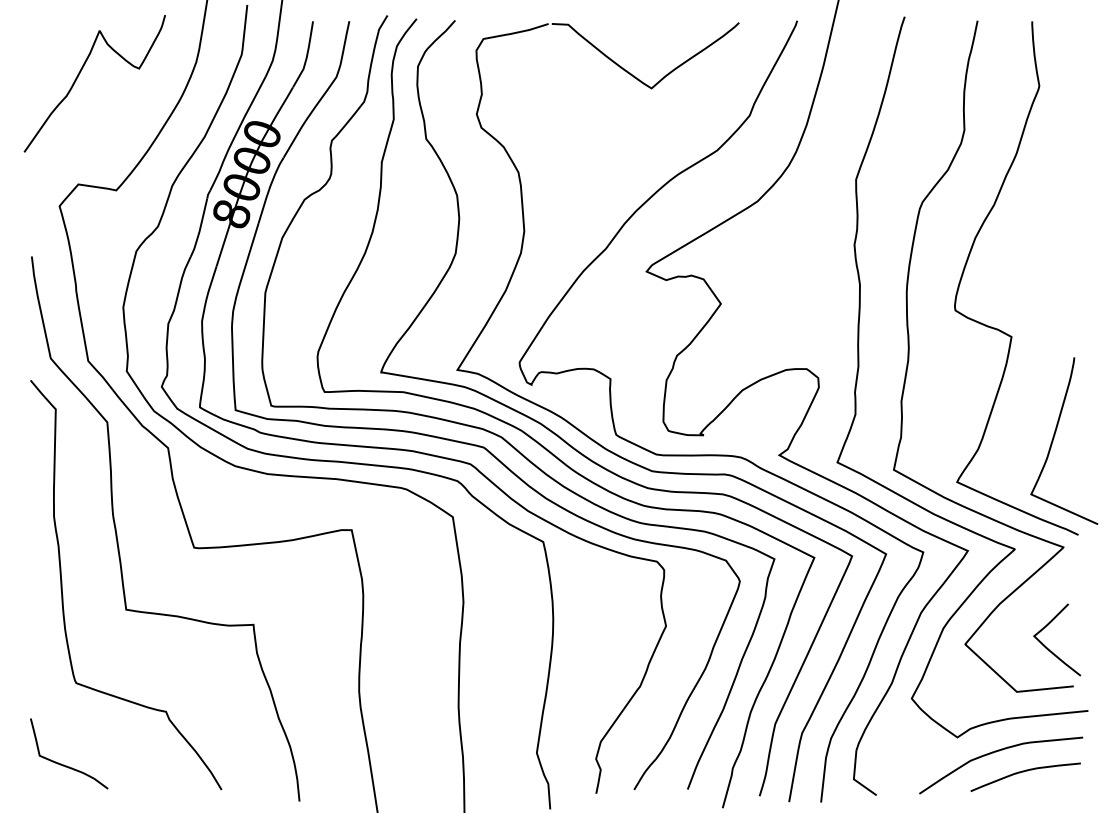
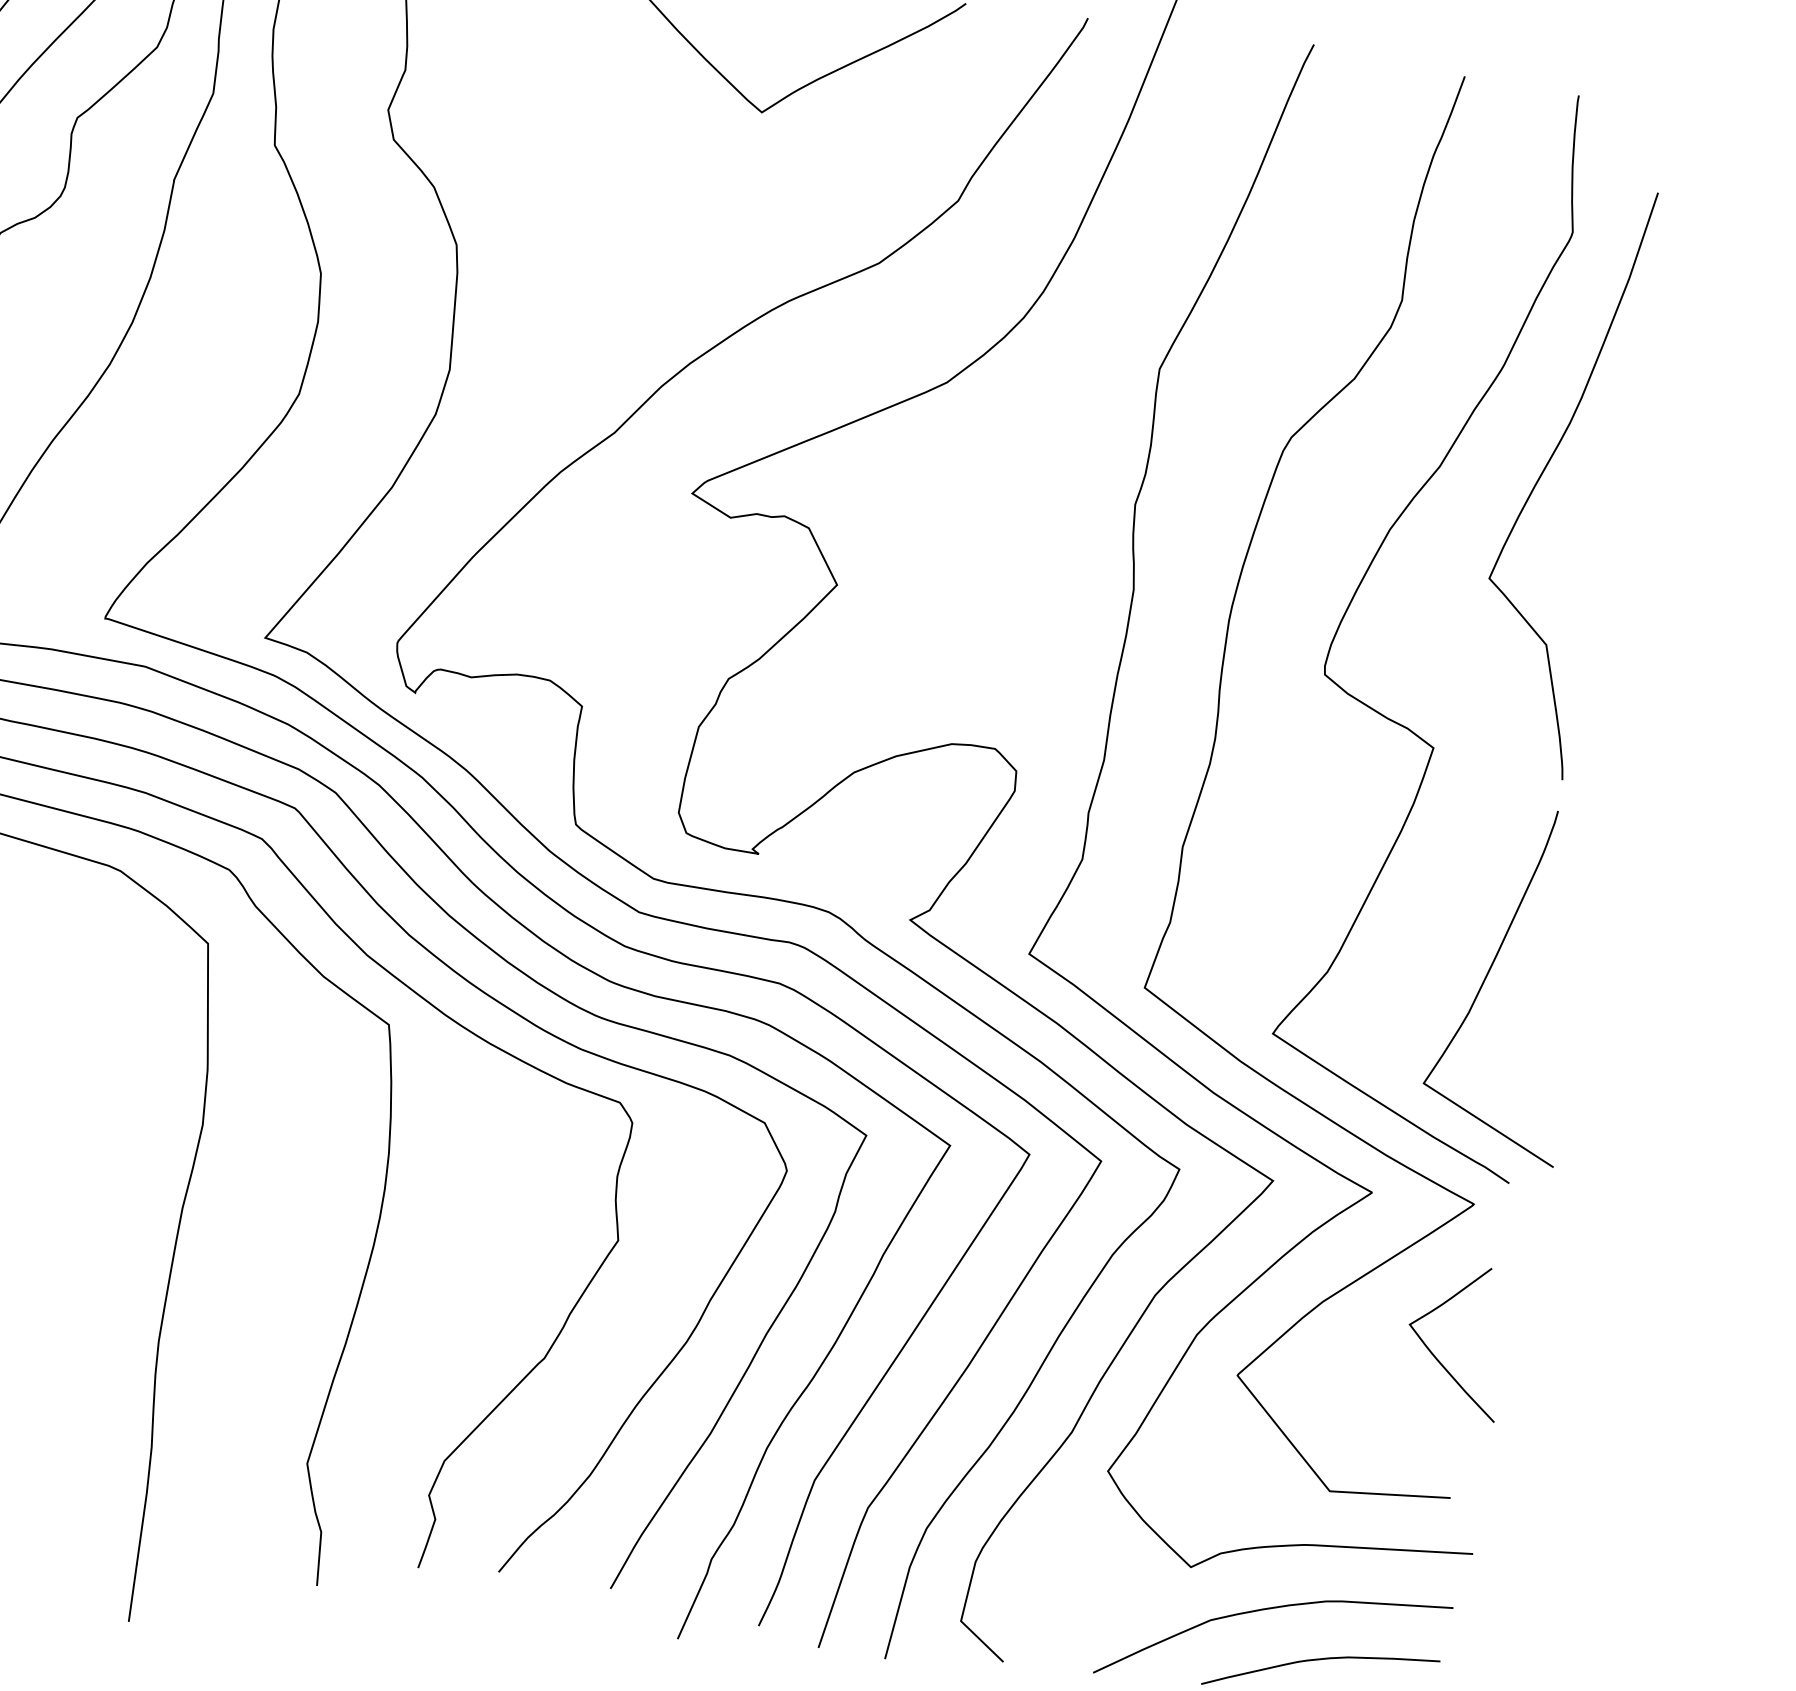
curve: (1044, 198) -> (1547, 469), added
curve: (1048, 648) -> (1435, 1354), moved

